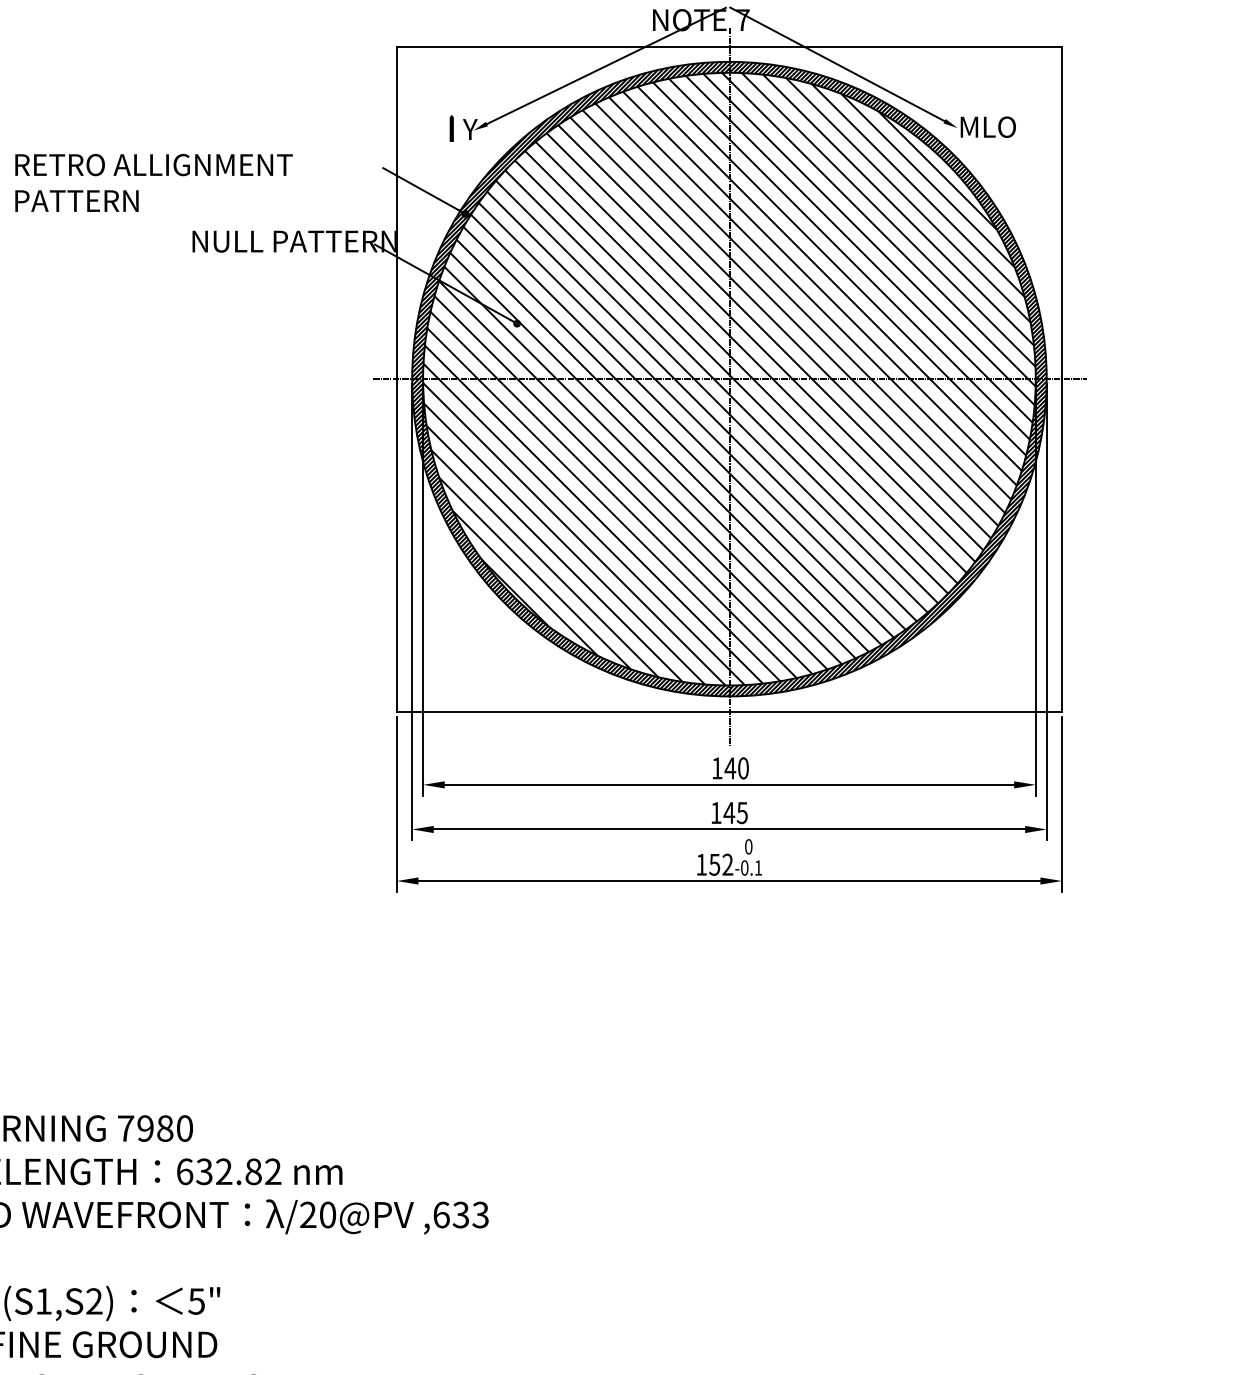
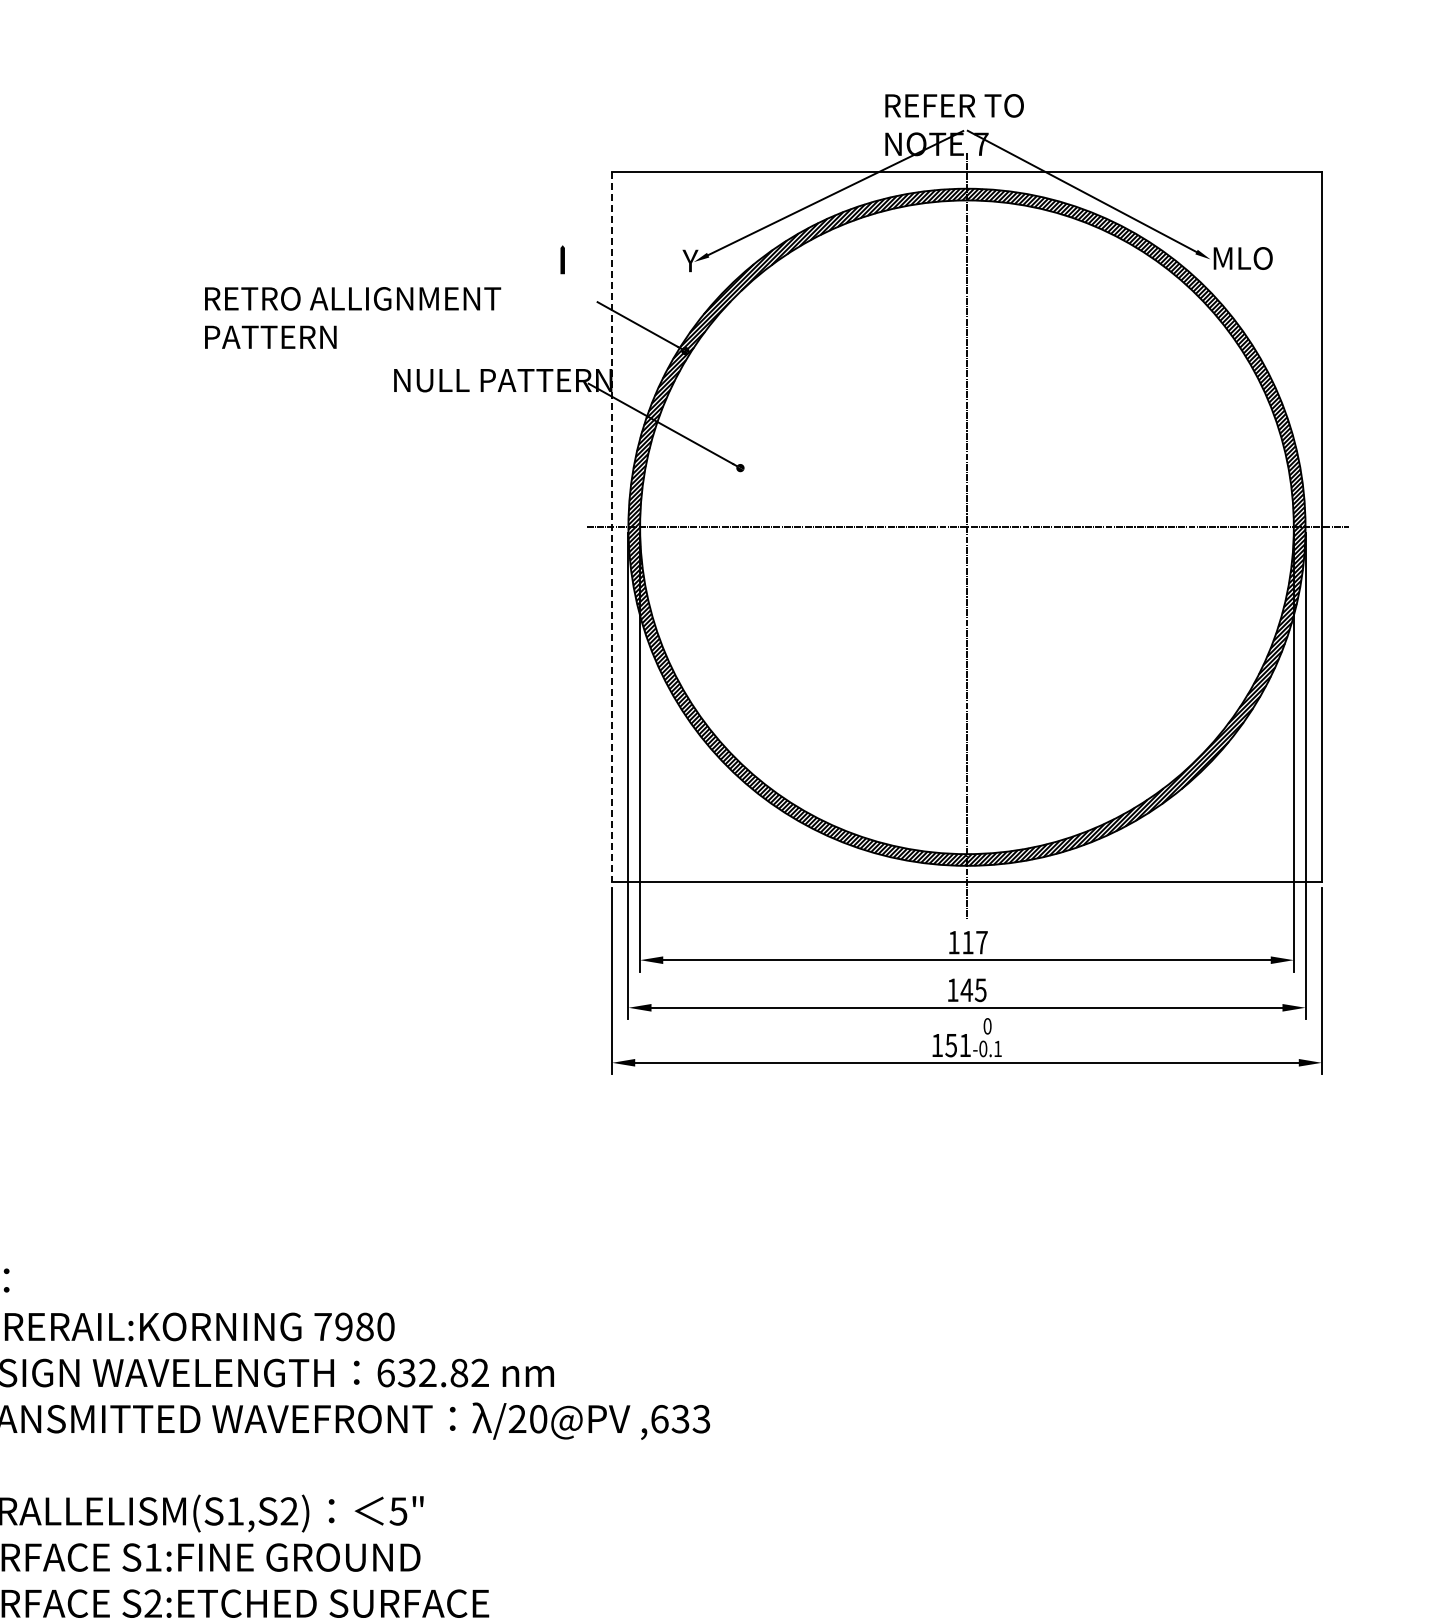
line: (451, 128) -> (562, 259), moved
line: (397, 379) -> (612, 527), solid -> dashed
hatch: (728, 379) -> (966, 527), removed
text: (736, 768) -> (974, 942), 140 -> 117
text: (728, 863) -> (965, 1044), 152 -> 151

